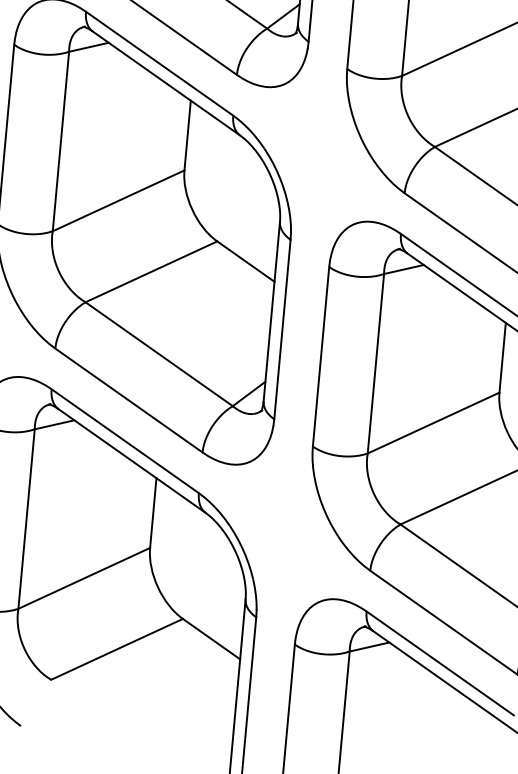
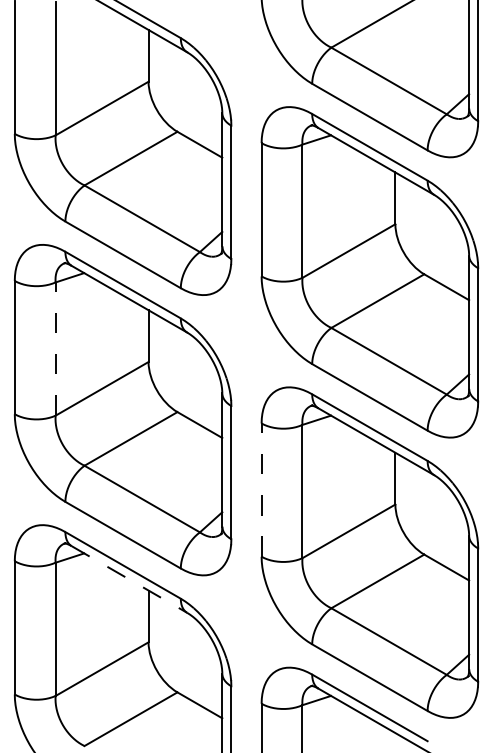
line: (60, 142) -> (55, 349), solid -> dashed
line: (320, 357) -> (261, 490), solid -> dashed
line: (132, 461) -> (129, 579), solid -> dashed

